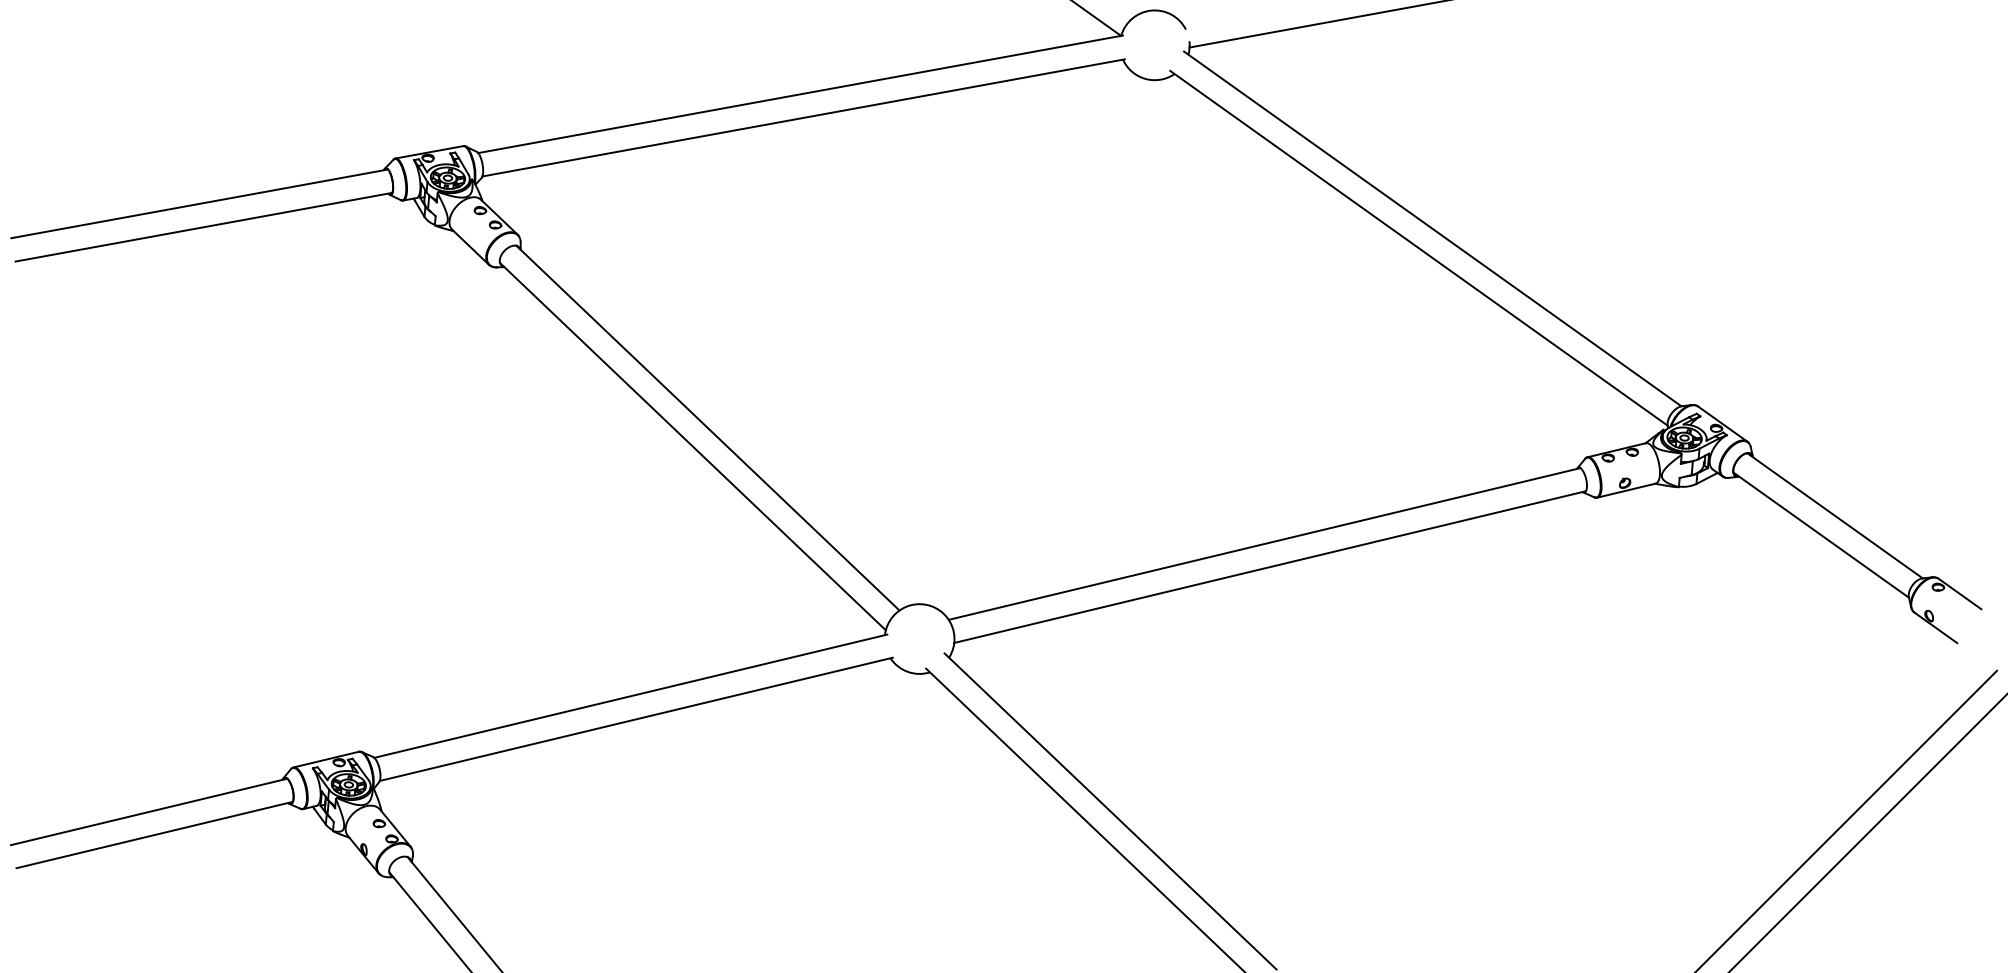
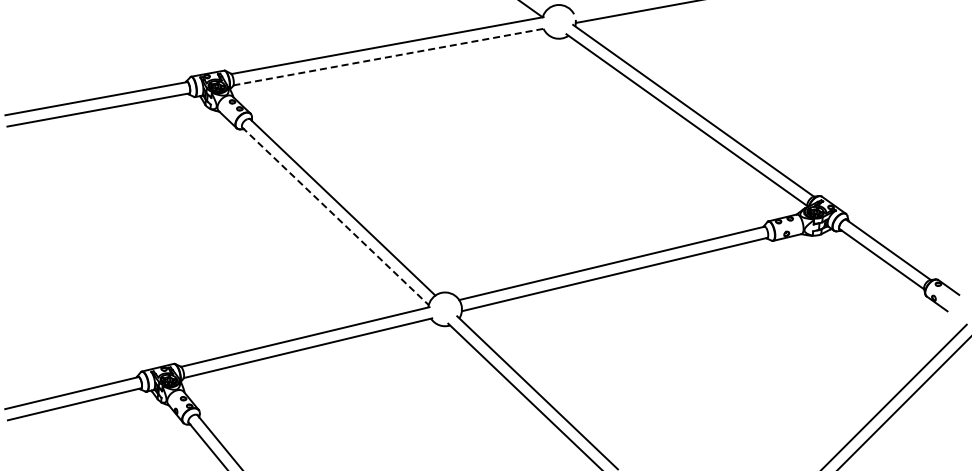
line: (804, 116) -> (389, 56), solid -> dashed
line: (693, 447) -> (335, 216), solid -> dashed

